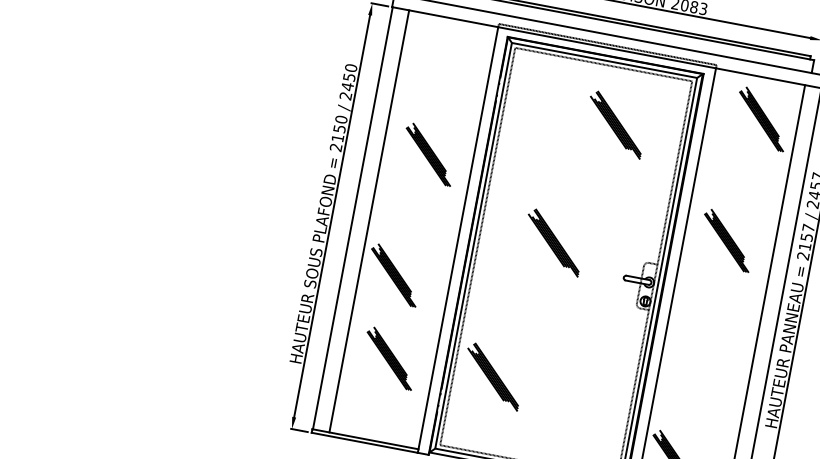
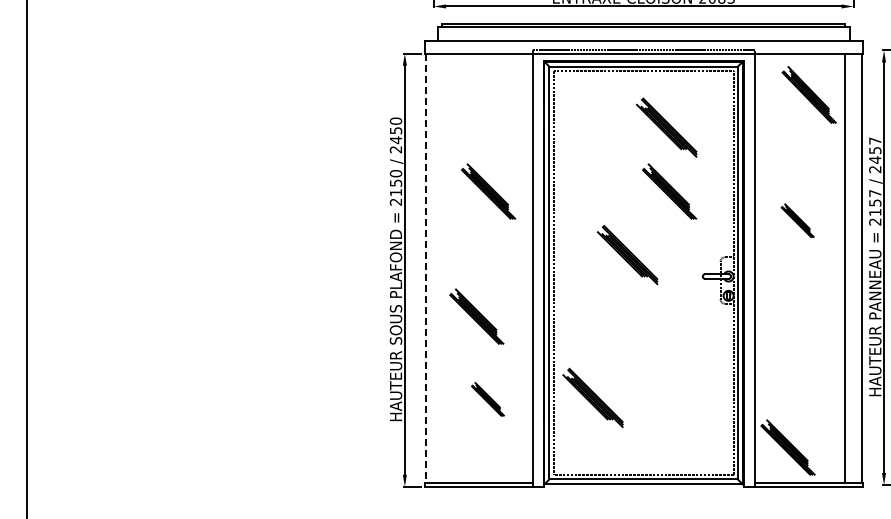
part: (606, 187) -> (669, 191), added
line: (352, 218) -> (425, 268), solid -> dashed
line: (369, 221) -> (442, 268), removed
part: (727, 240) -> (797, 220), size x0.6
part: (389, 358) -> (487, 399), size x0.6

